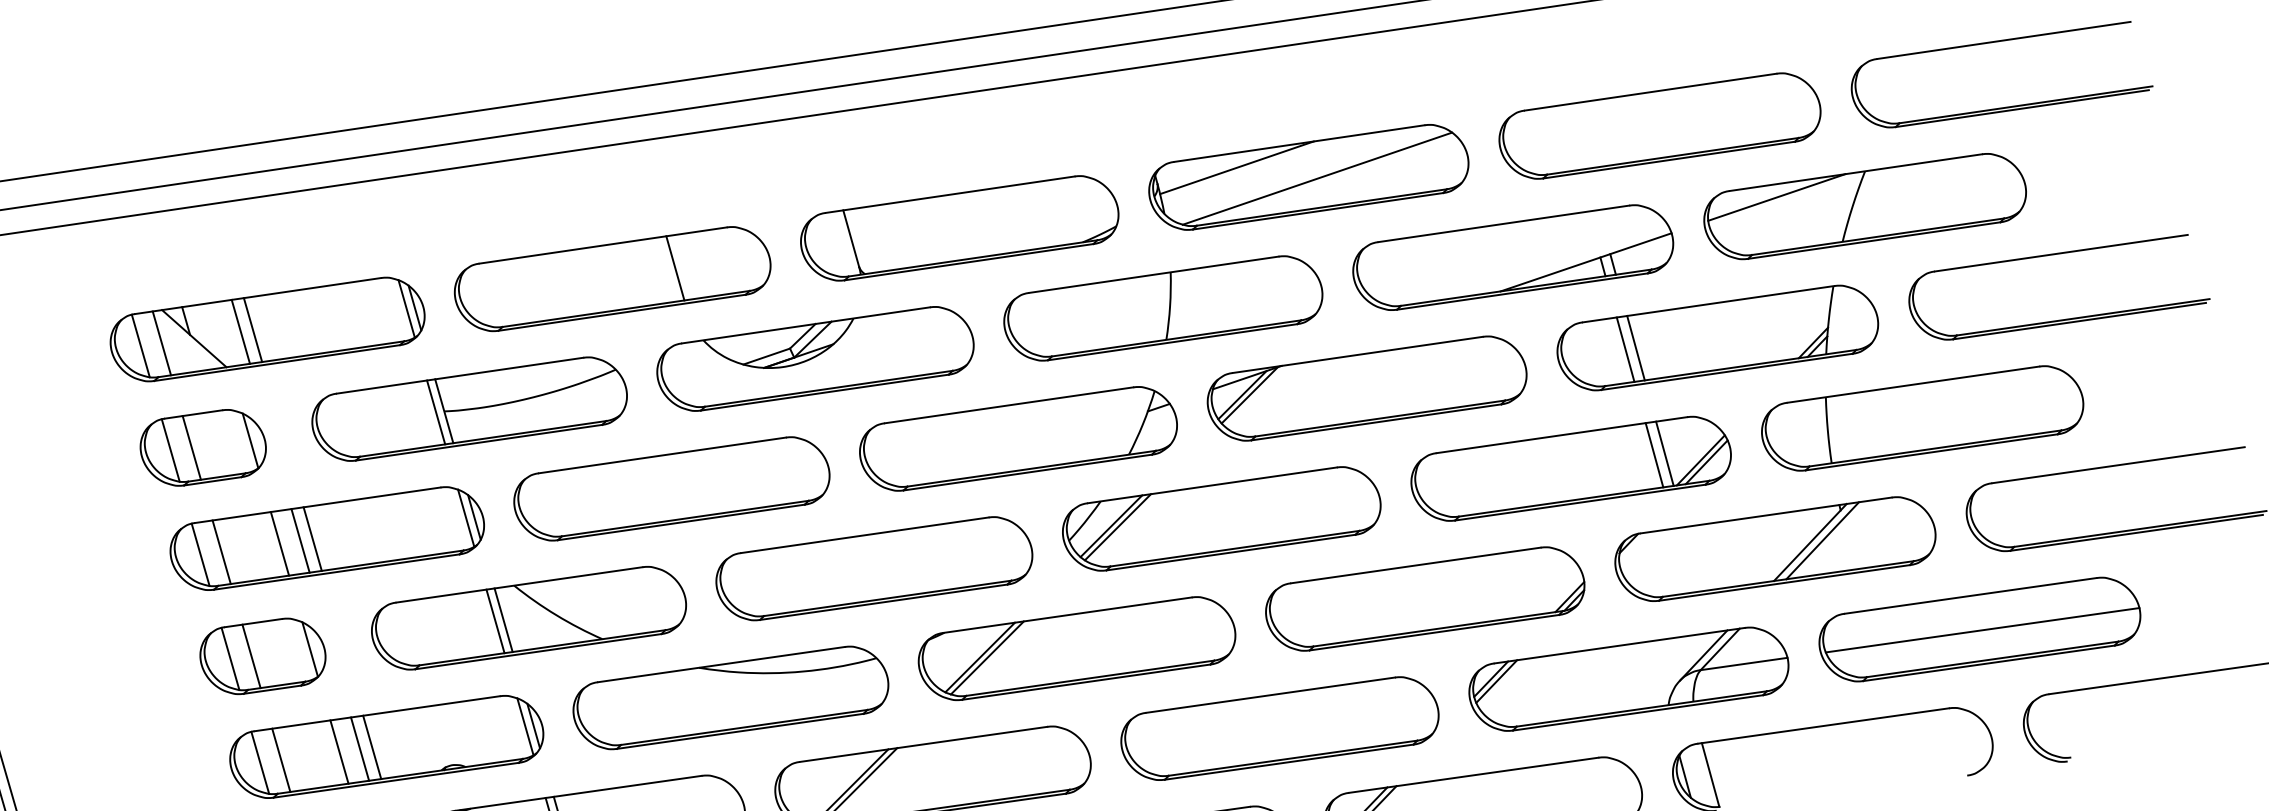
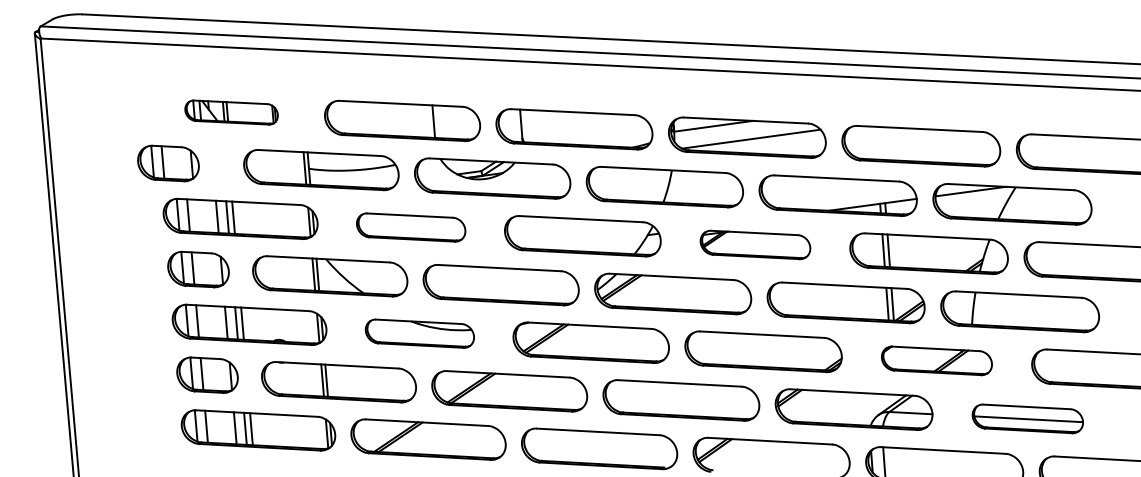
part: (267, 329) -> (231, 112), size x0.6
part: (1367, 387) -> (755, 244), size x0.7
part: (203, 447) -> (168, 163), moved
part: (670, 489) -> (410, 227), size x0.7
part: (1774, 548) -> (936, 360), size x0.7
part: (1979, 629) -> (1027, 418), size x0.7
part: (729, 697) -> (419, 333), size x0.7

